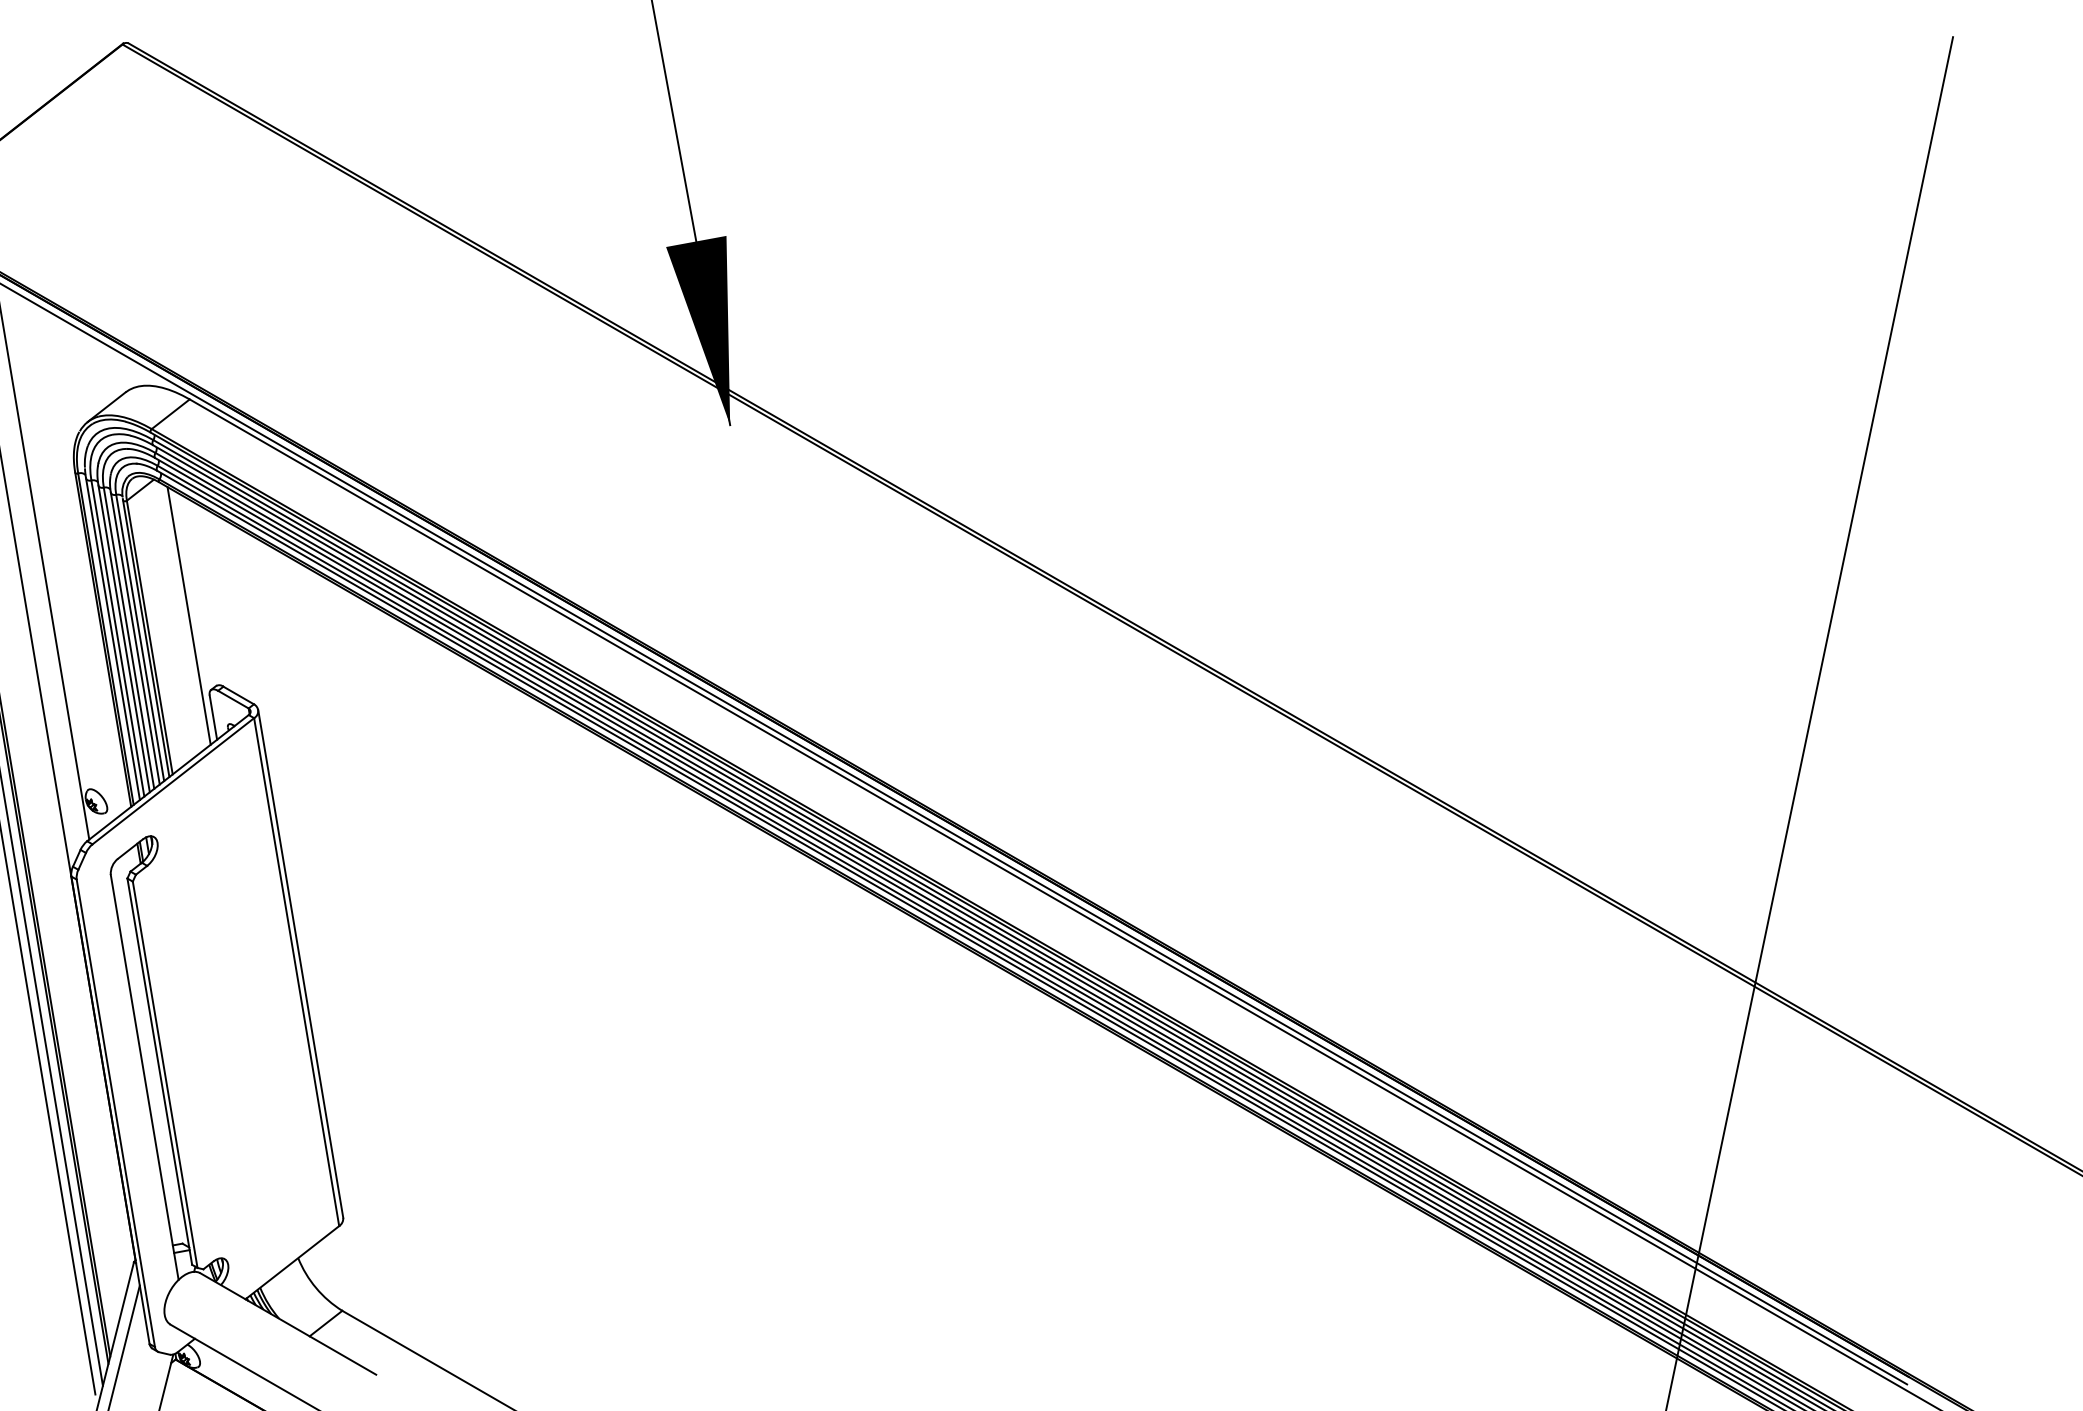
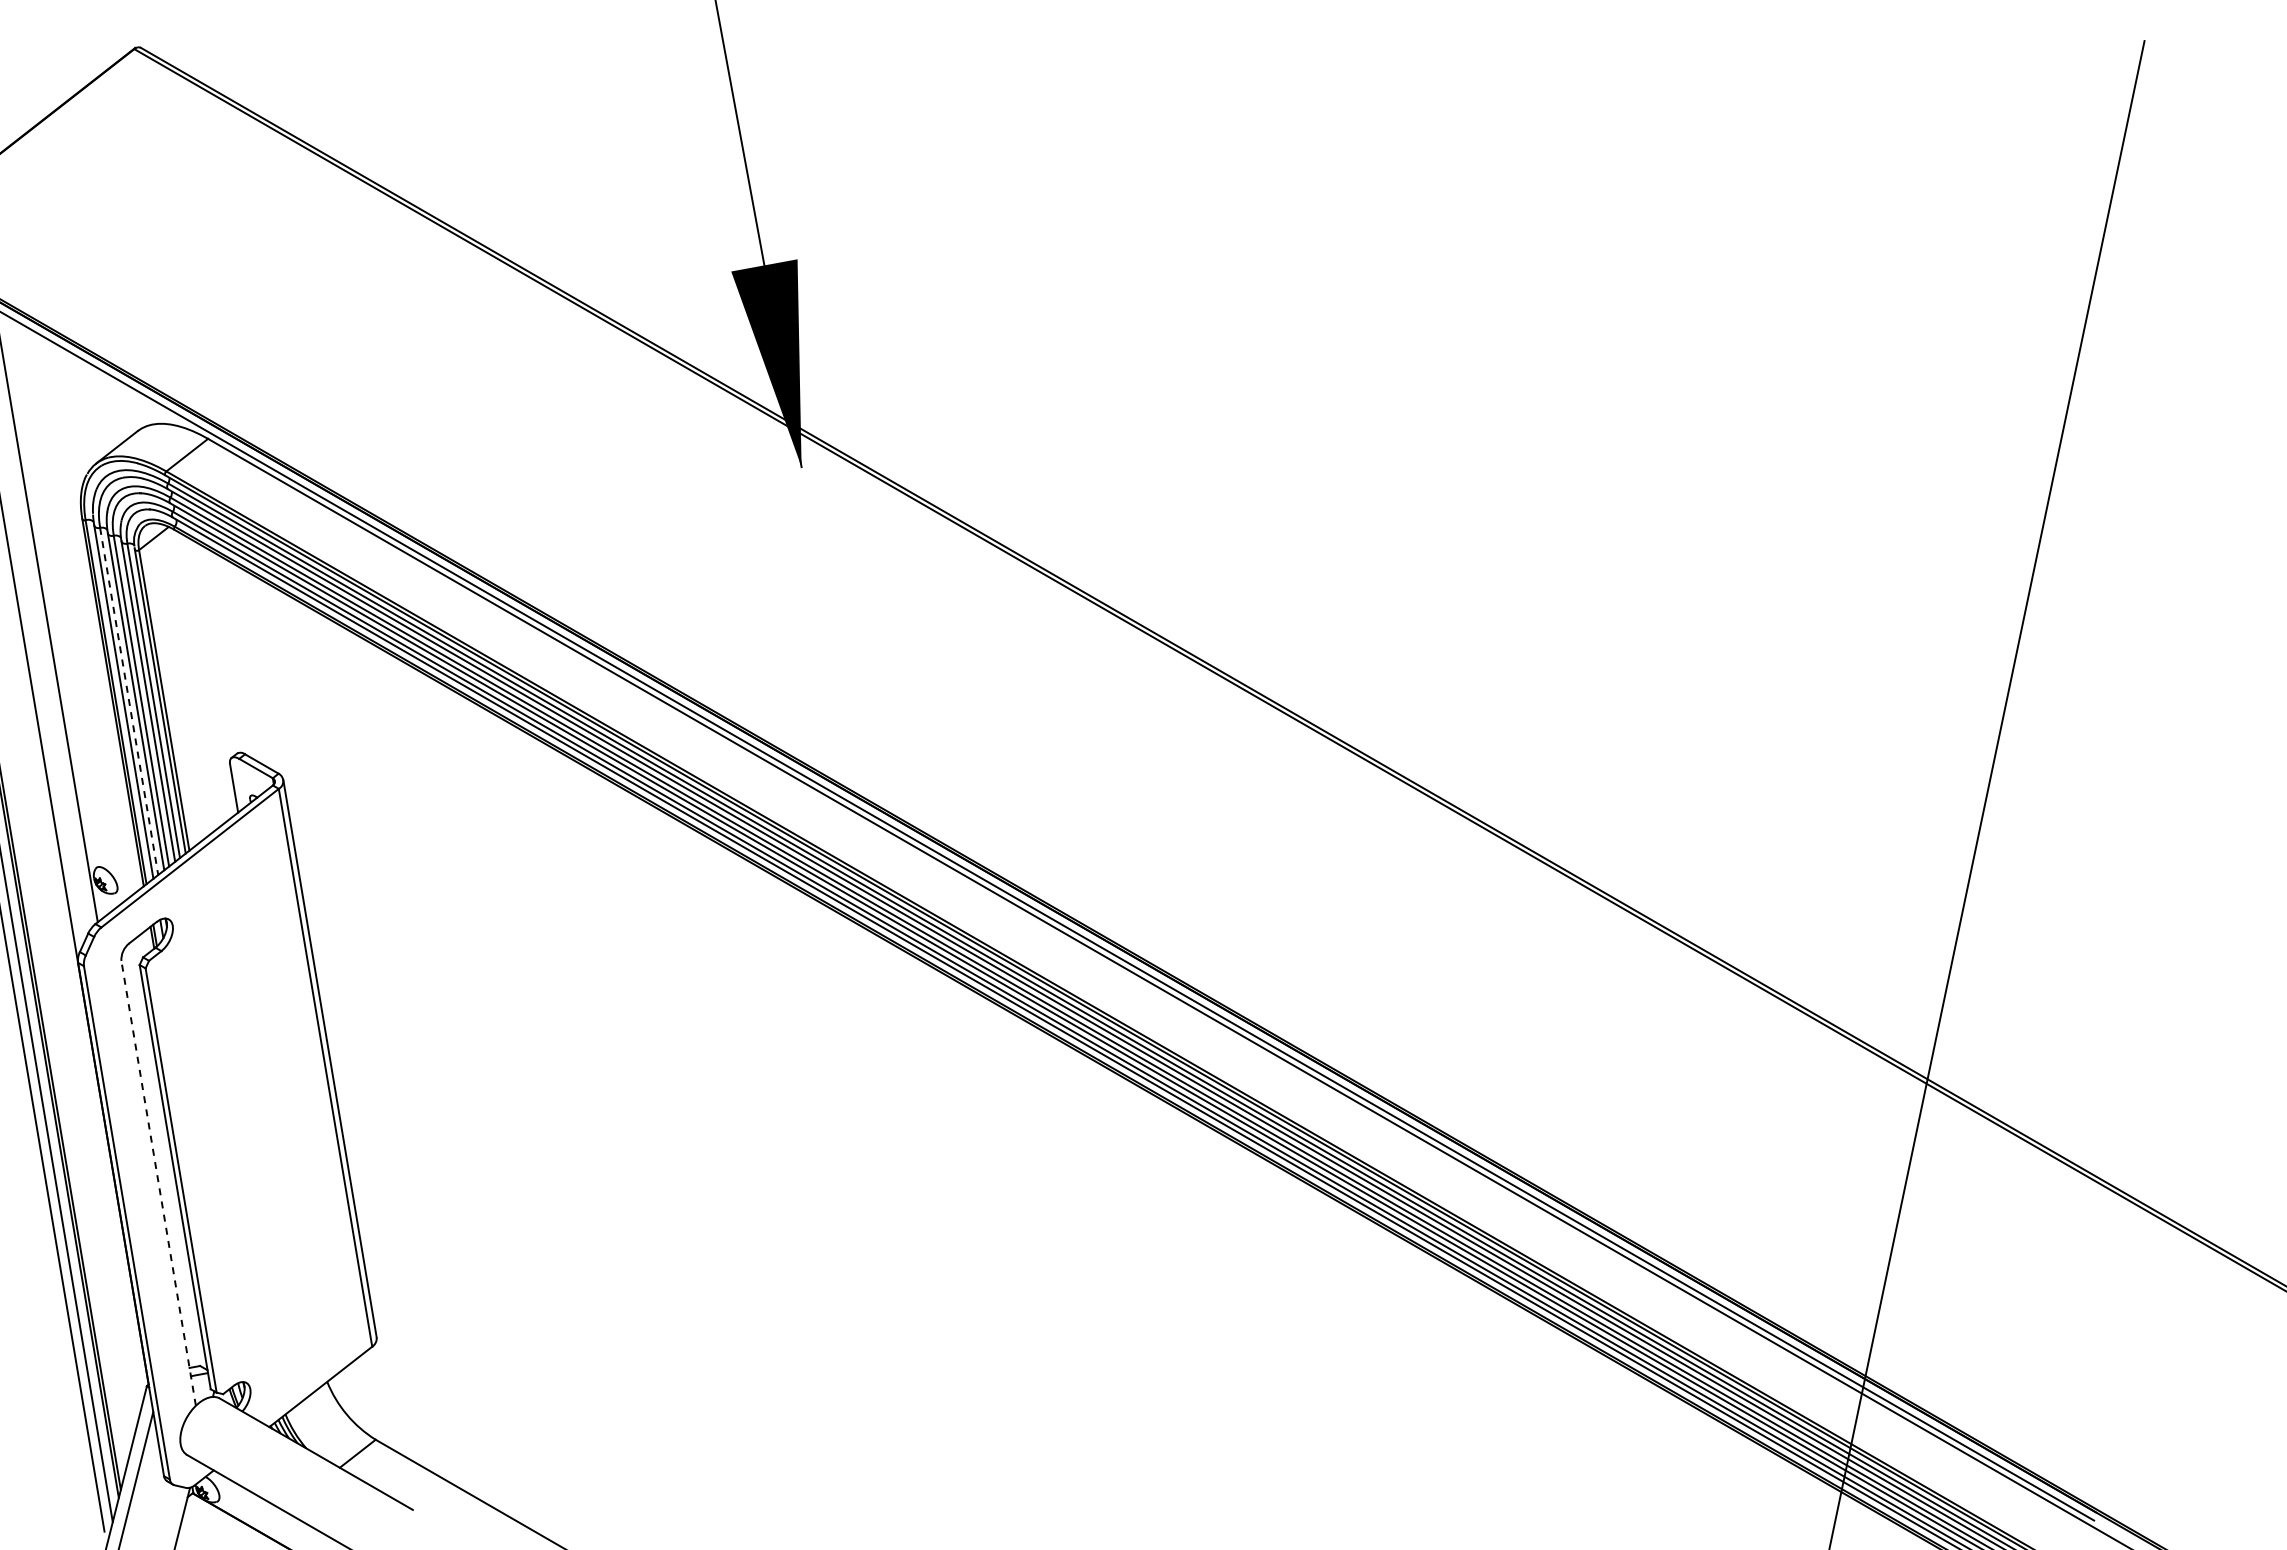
line: (189, 615) -> (207, 676), removed
line: (118, 638) -> (129, 701), solid -> dashed
line: (144, 1076) -> (158, 1182), solid -> dashed

